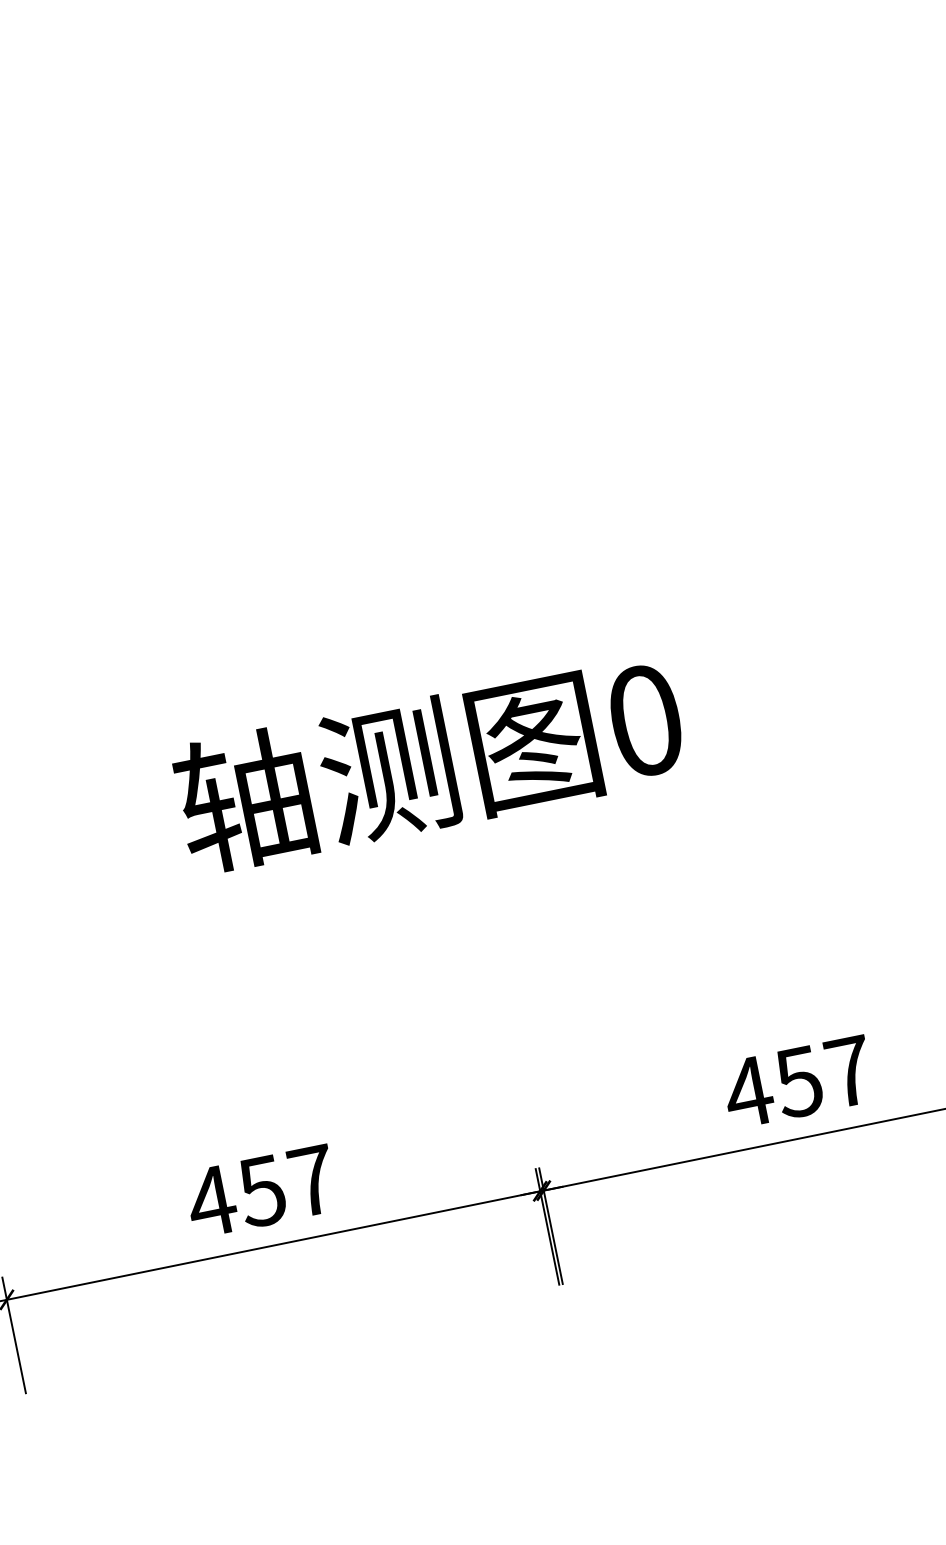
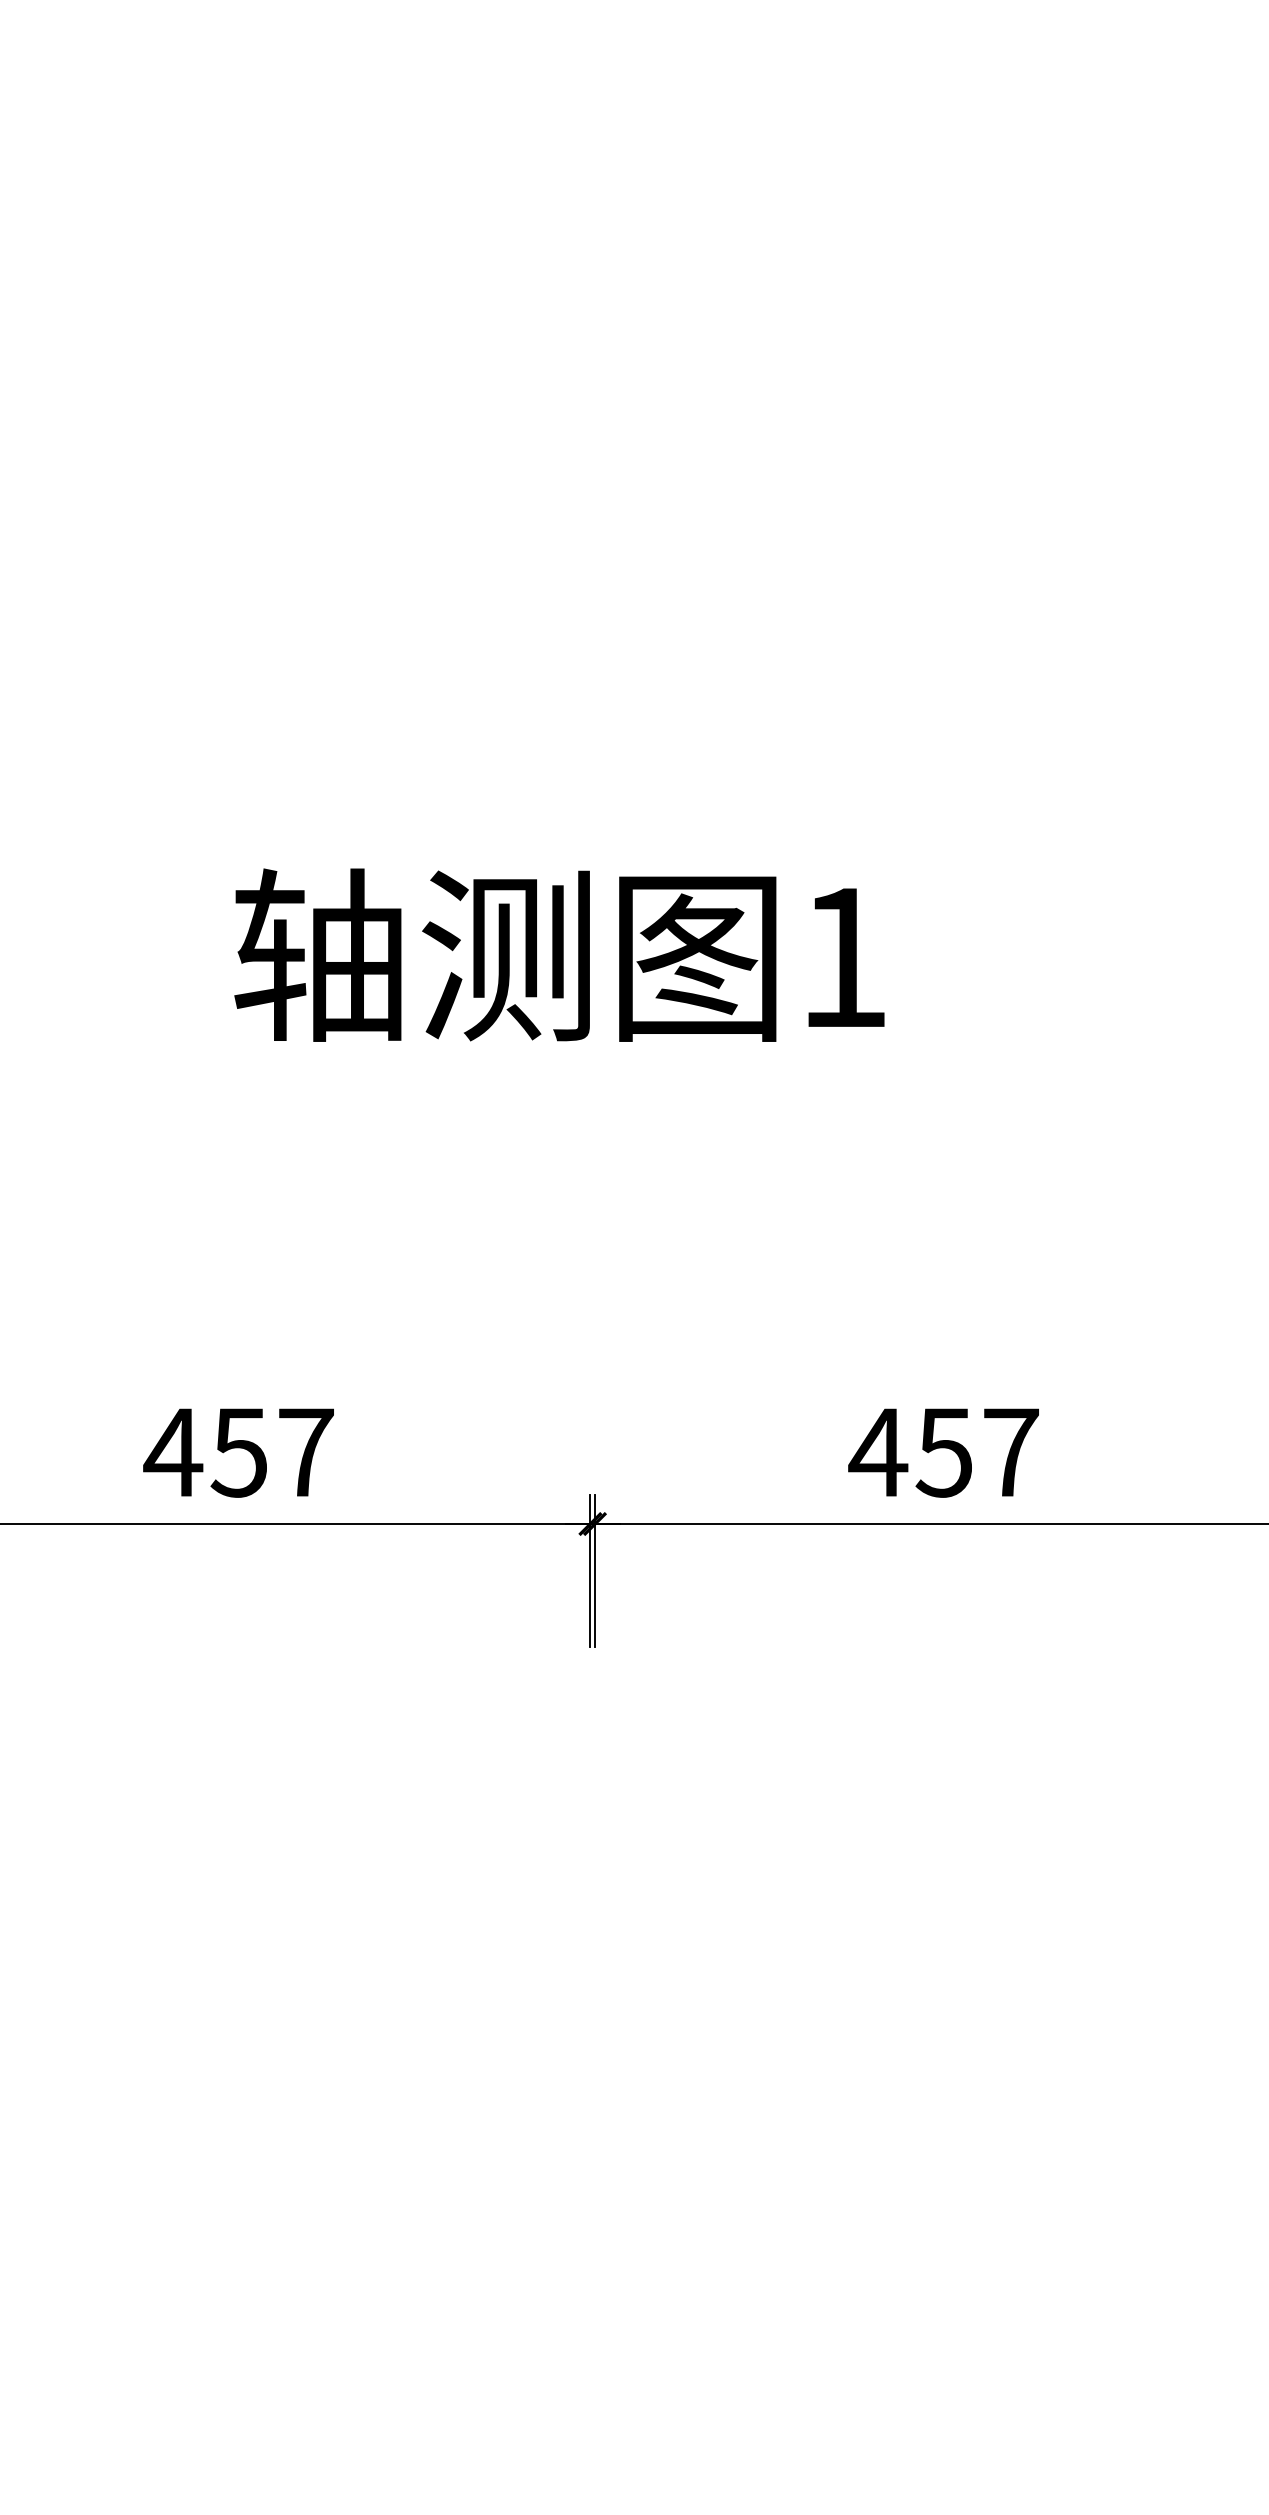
text: (645, 720) -> (844, 957), 0 -> 1

